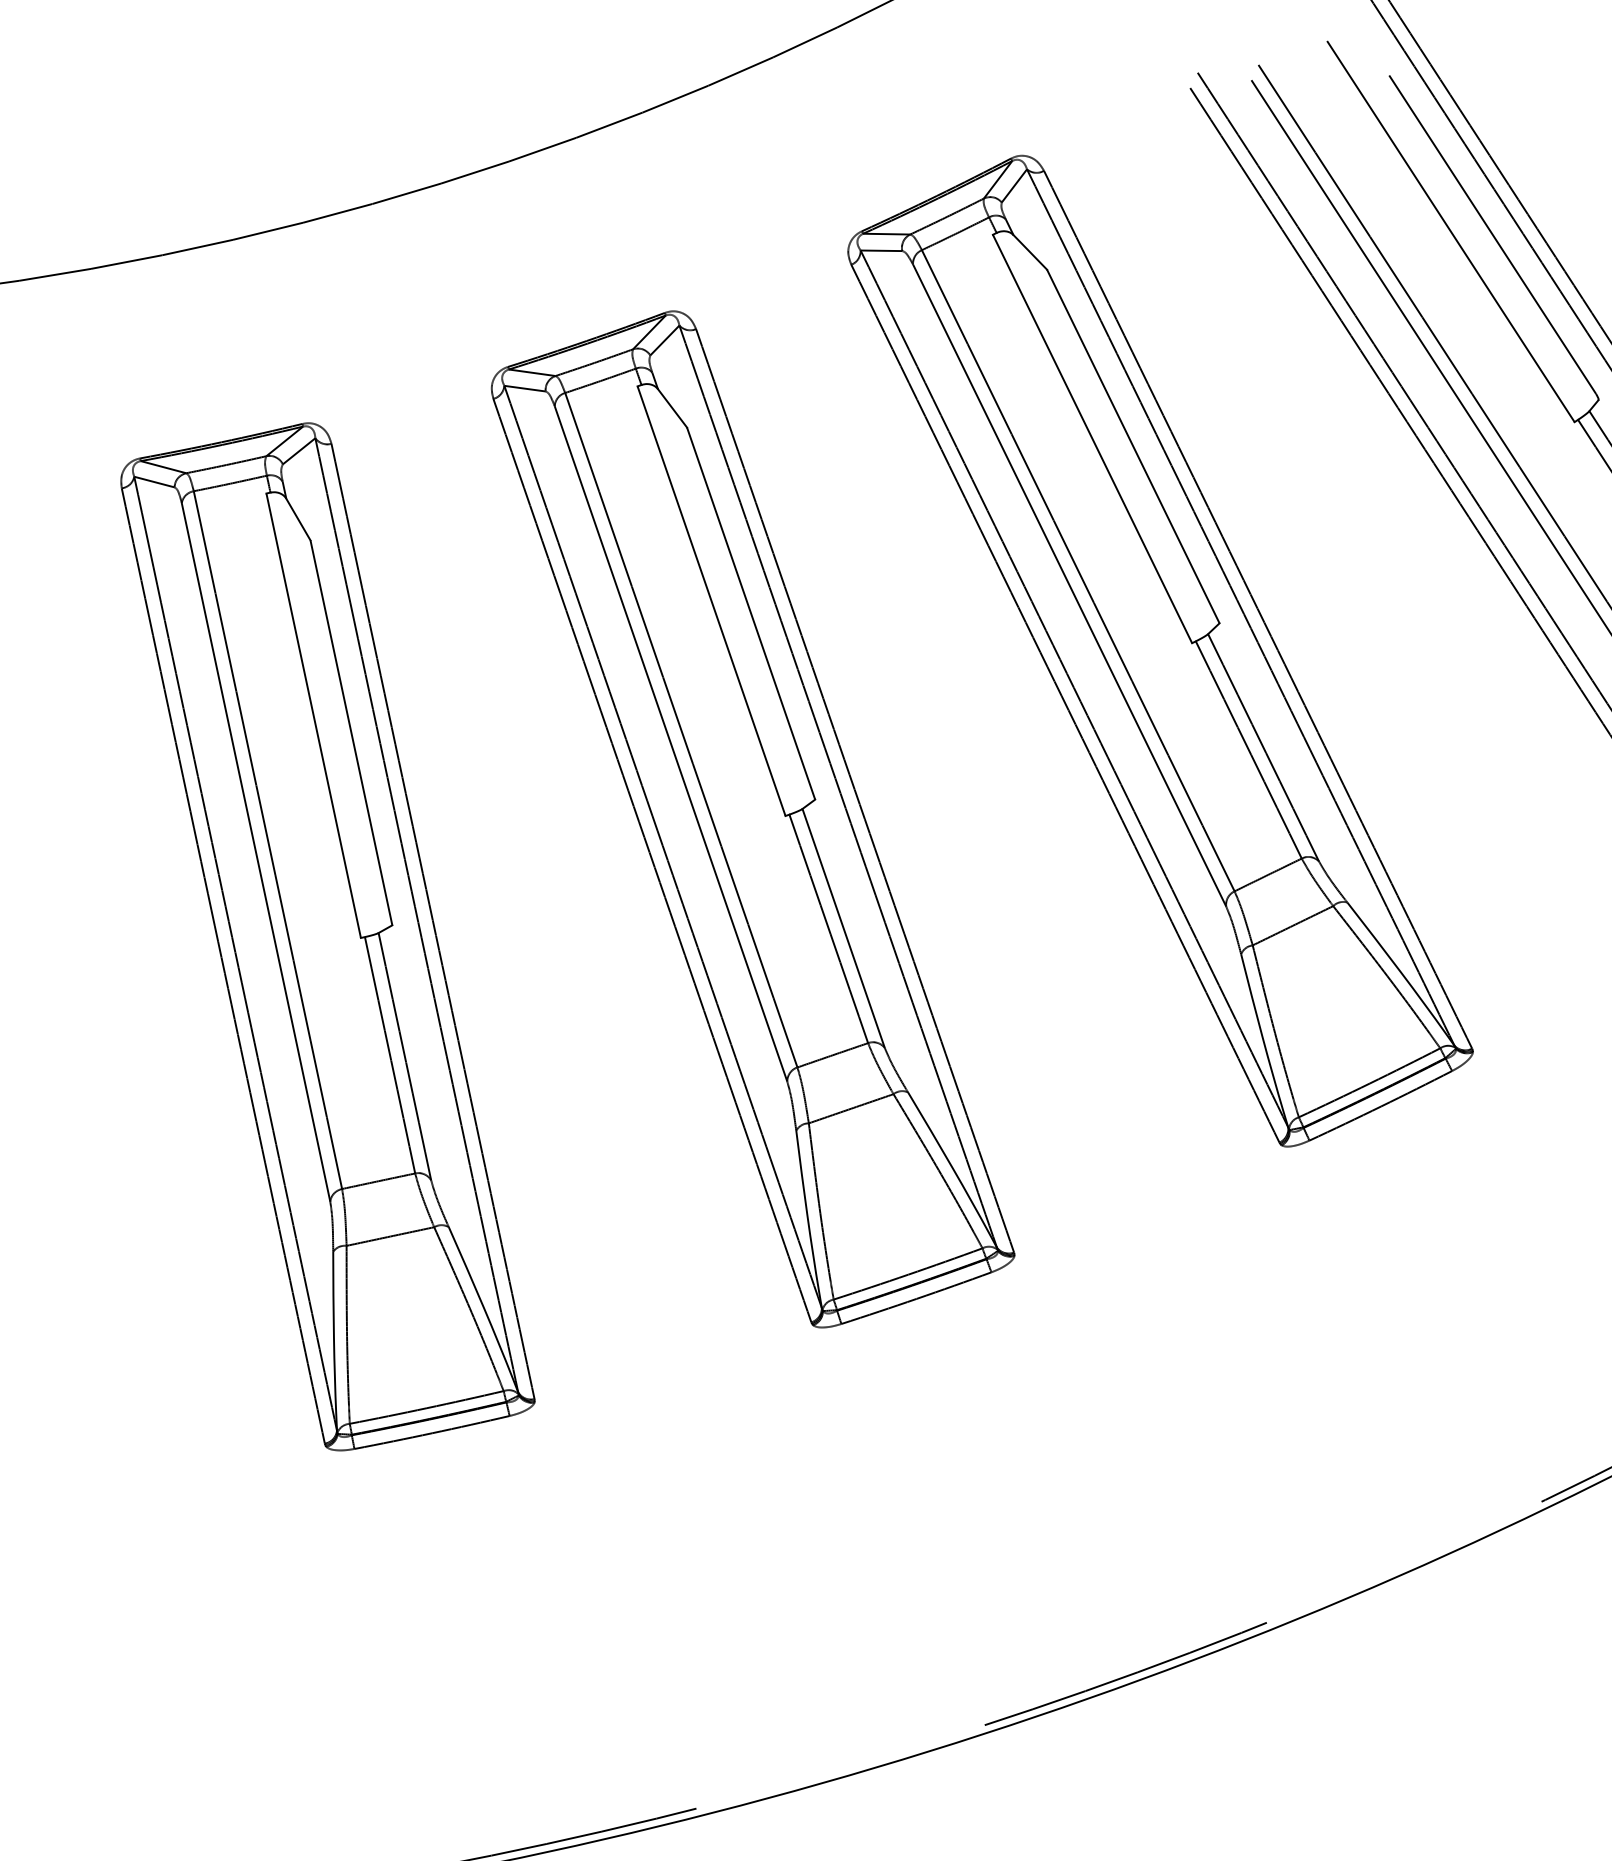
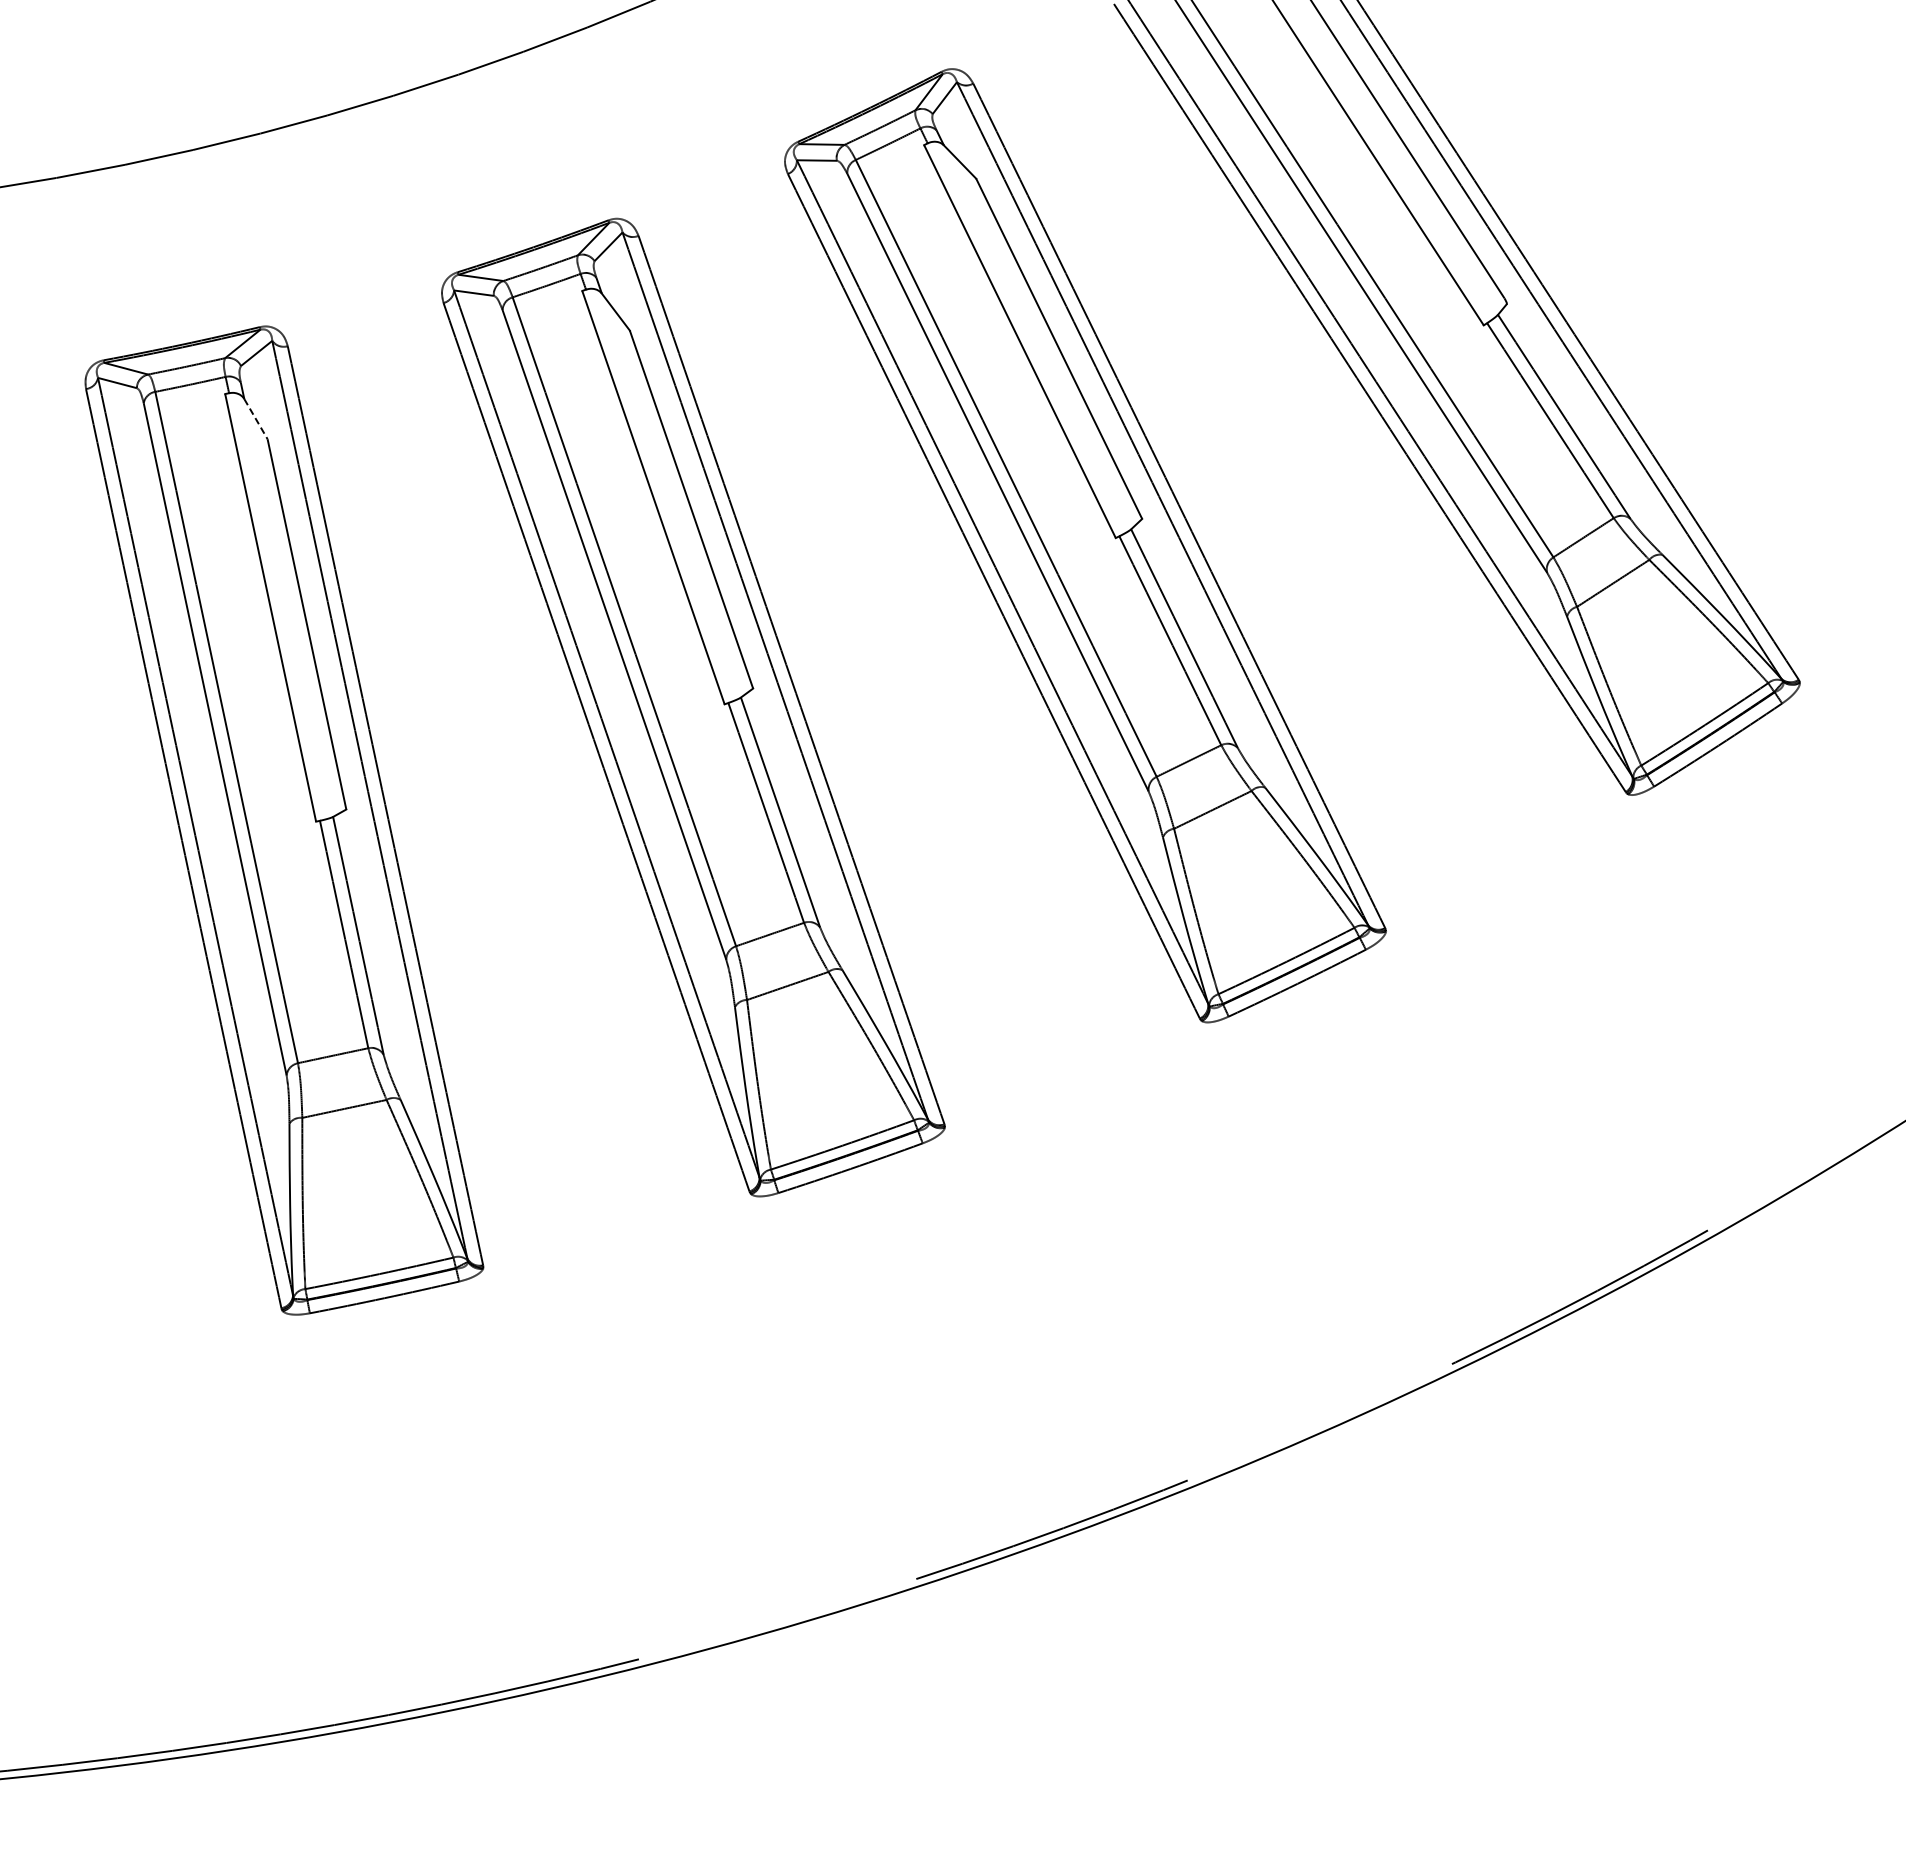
line: (298, 519) -> (256, 419), solid -> dashed

